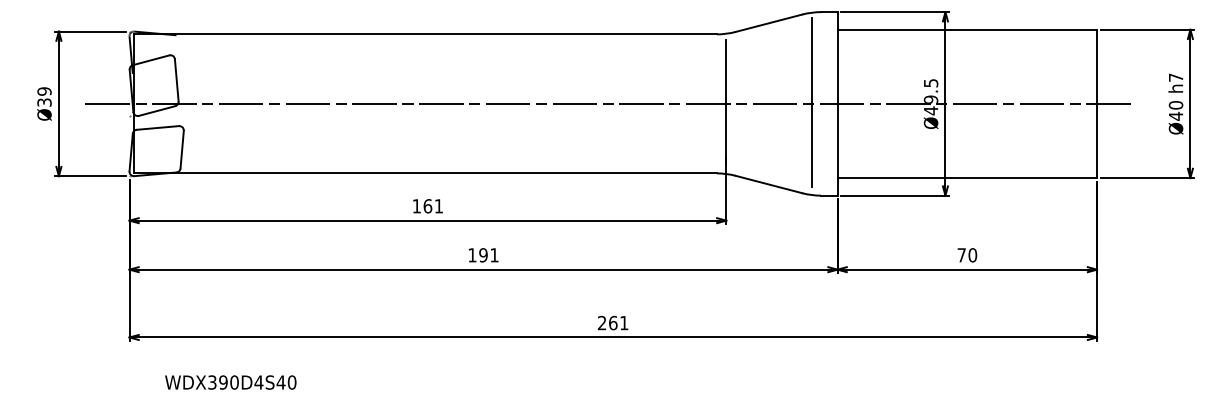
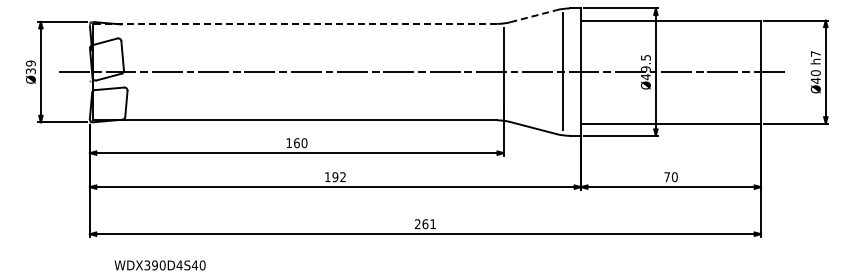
line: (769, 23) -> (533, 16), solid -> dashed
line: (424, 33) -> (294, 23), solid -> dashed
text: (438, 206) -> (304, 143), 161 -> 160
text: (493, 254) -> (342, 176), 191 -> 192

